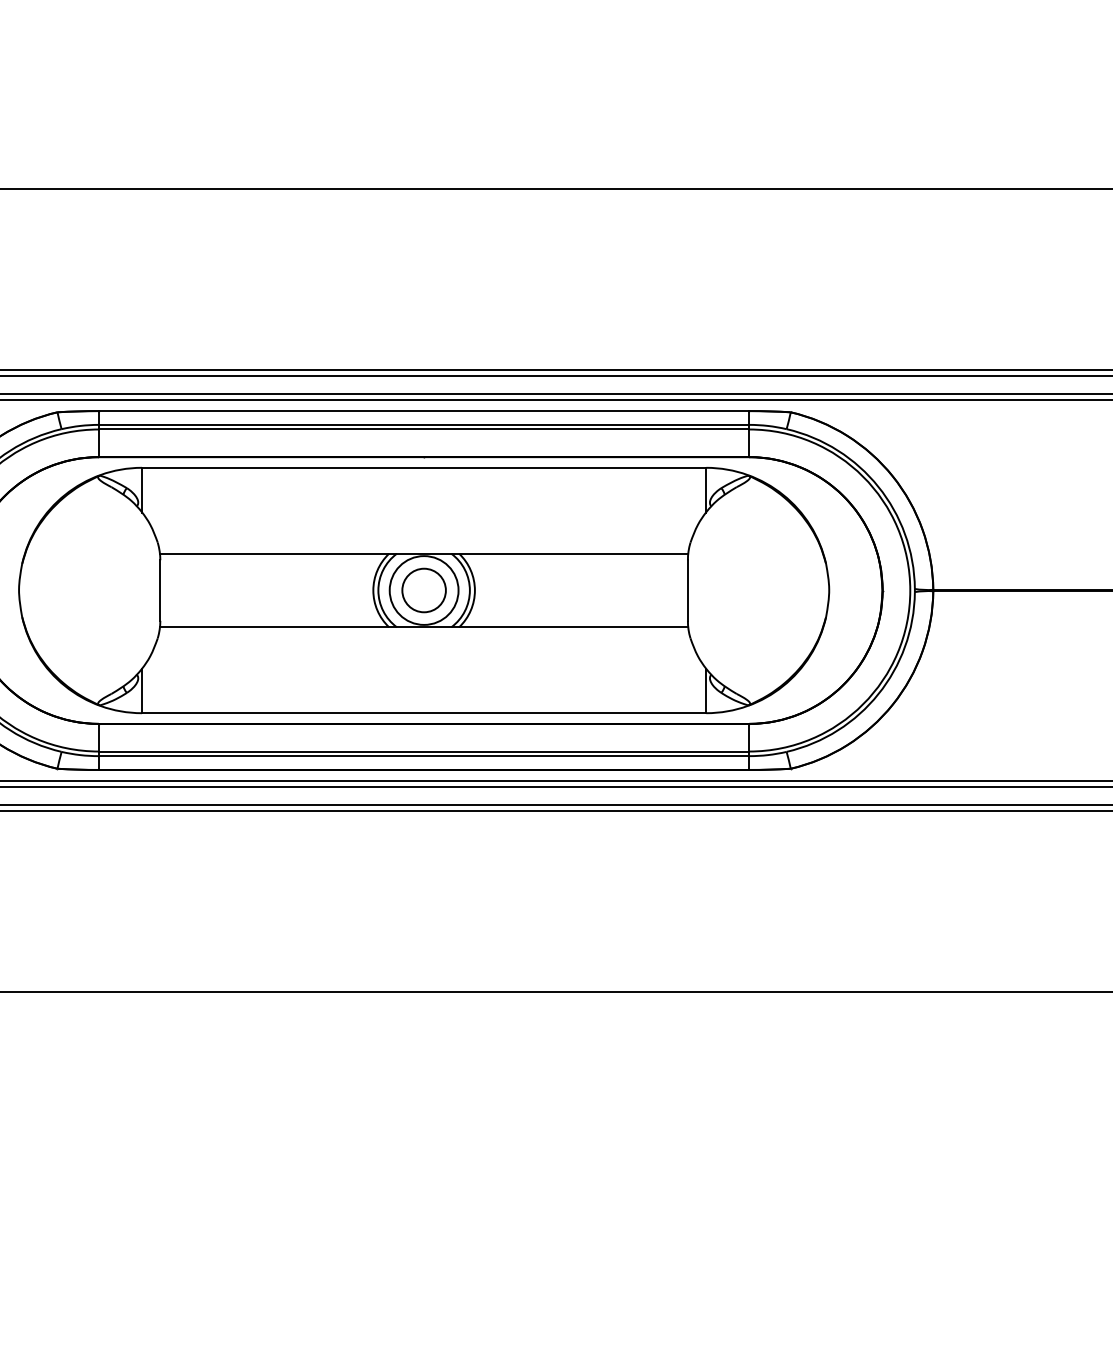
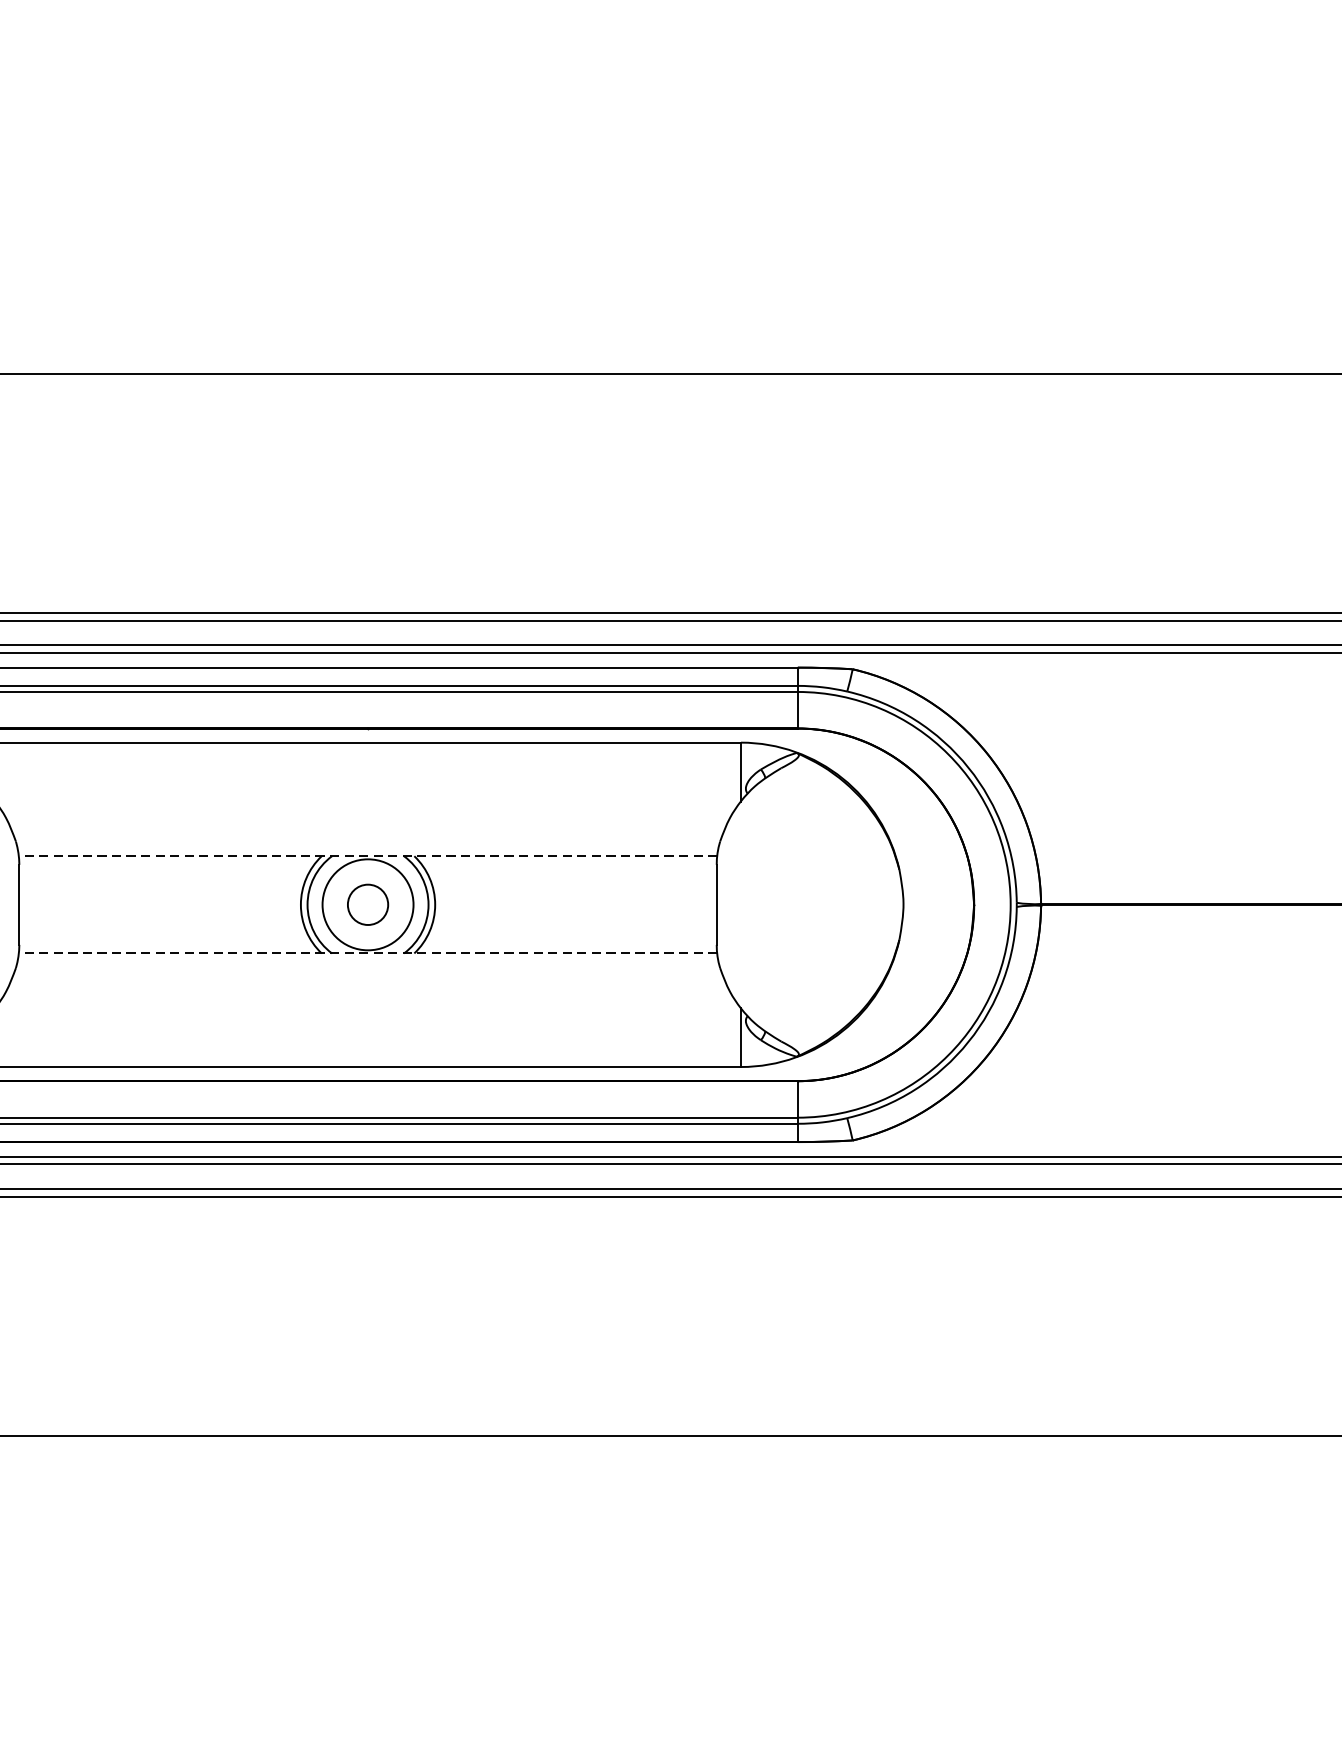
line: (423, 553) -> (367, 855), solid -> dashed
circle: (423, 590) -> (367, 904), size x0.7
line: (423, 627) -> (367, 953), solid -> dashed

